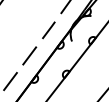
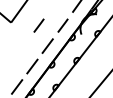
line: (18, 30) -> (38, 25), added

